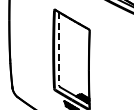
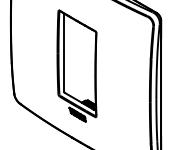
line: (59, 49) -> (64, 52), dashed -> solid

